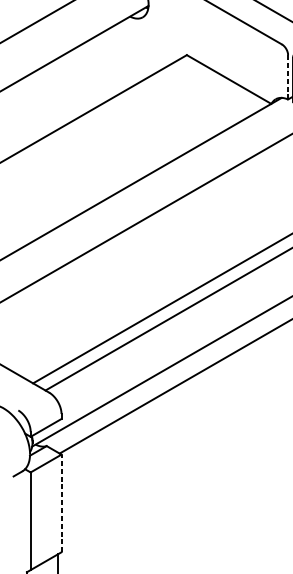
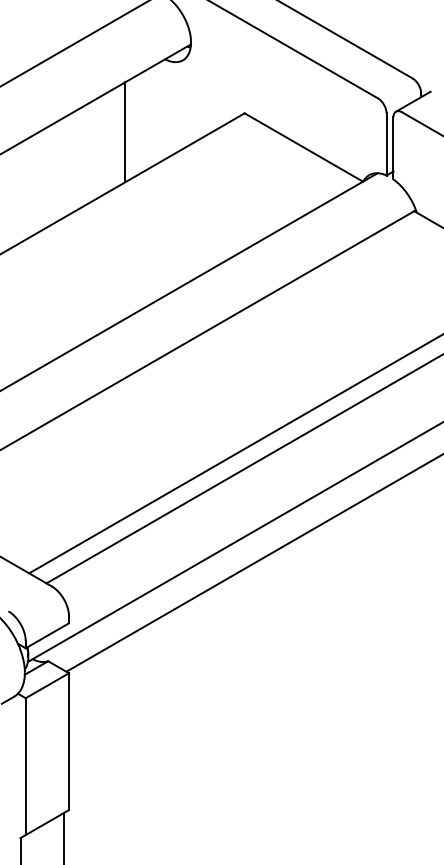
line: (101, 68) -> (125, 132), added
line: (288, 76) -> (386, 143), dashed -> solid
line: (61, 503) -> (69, 741), dashed -> solid

